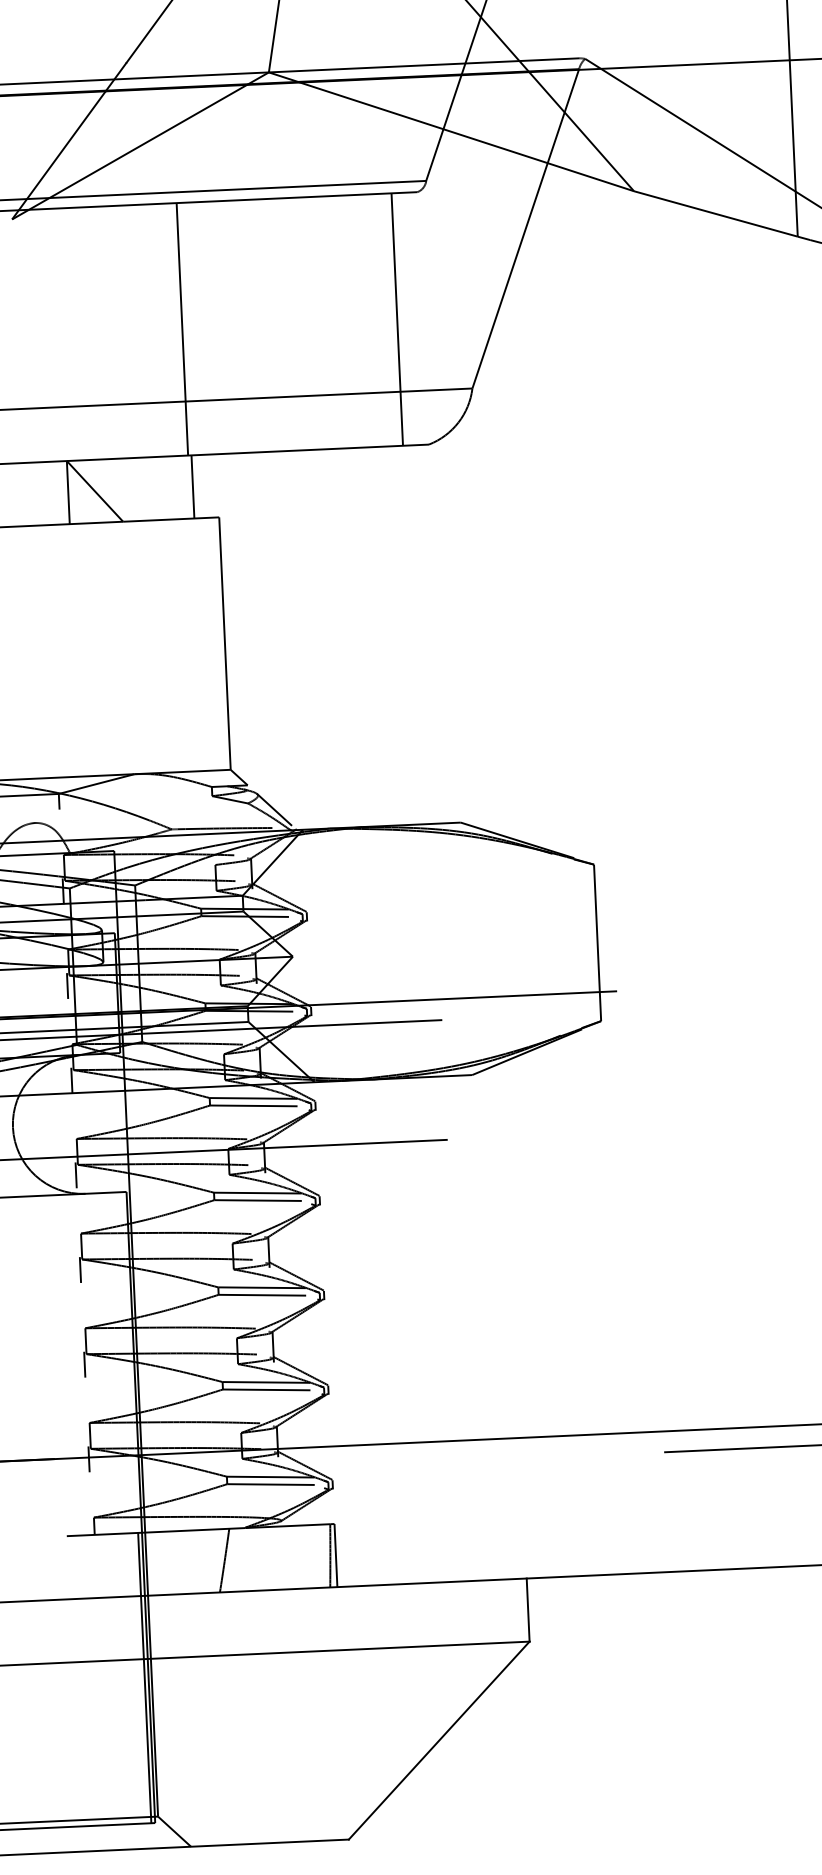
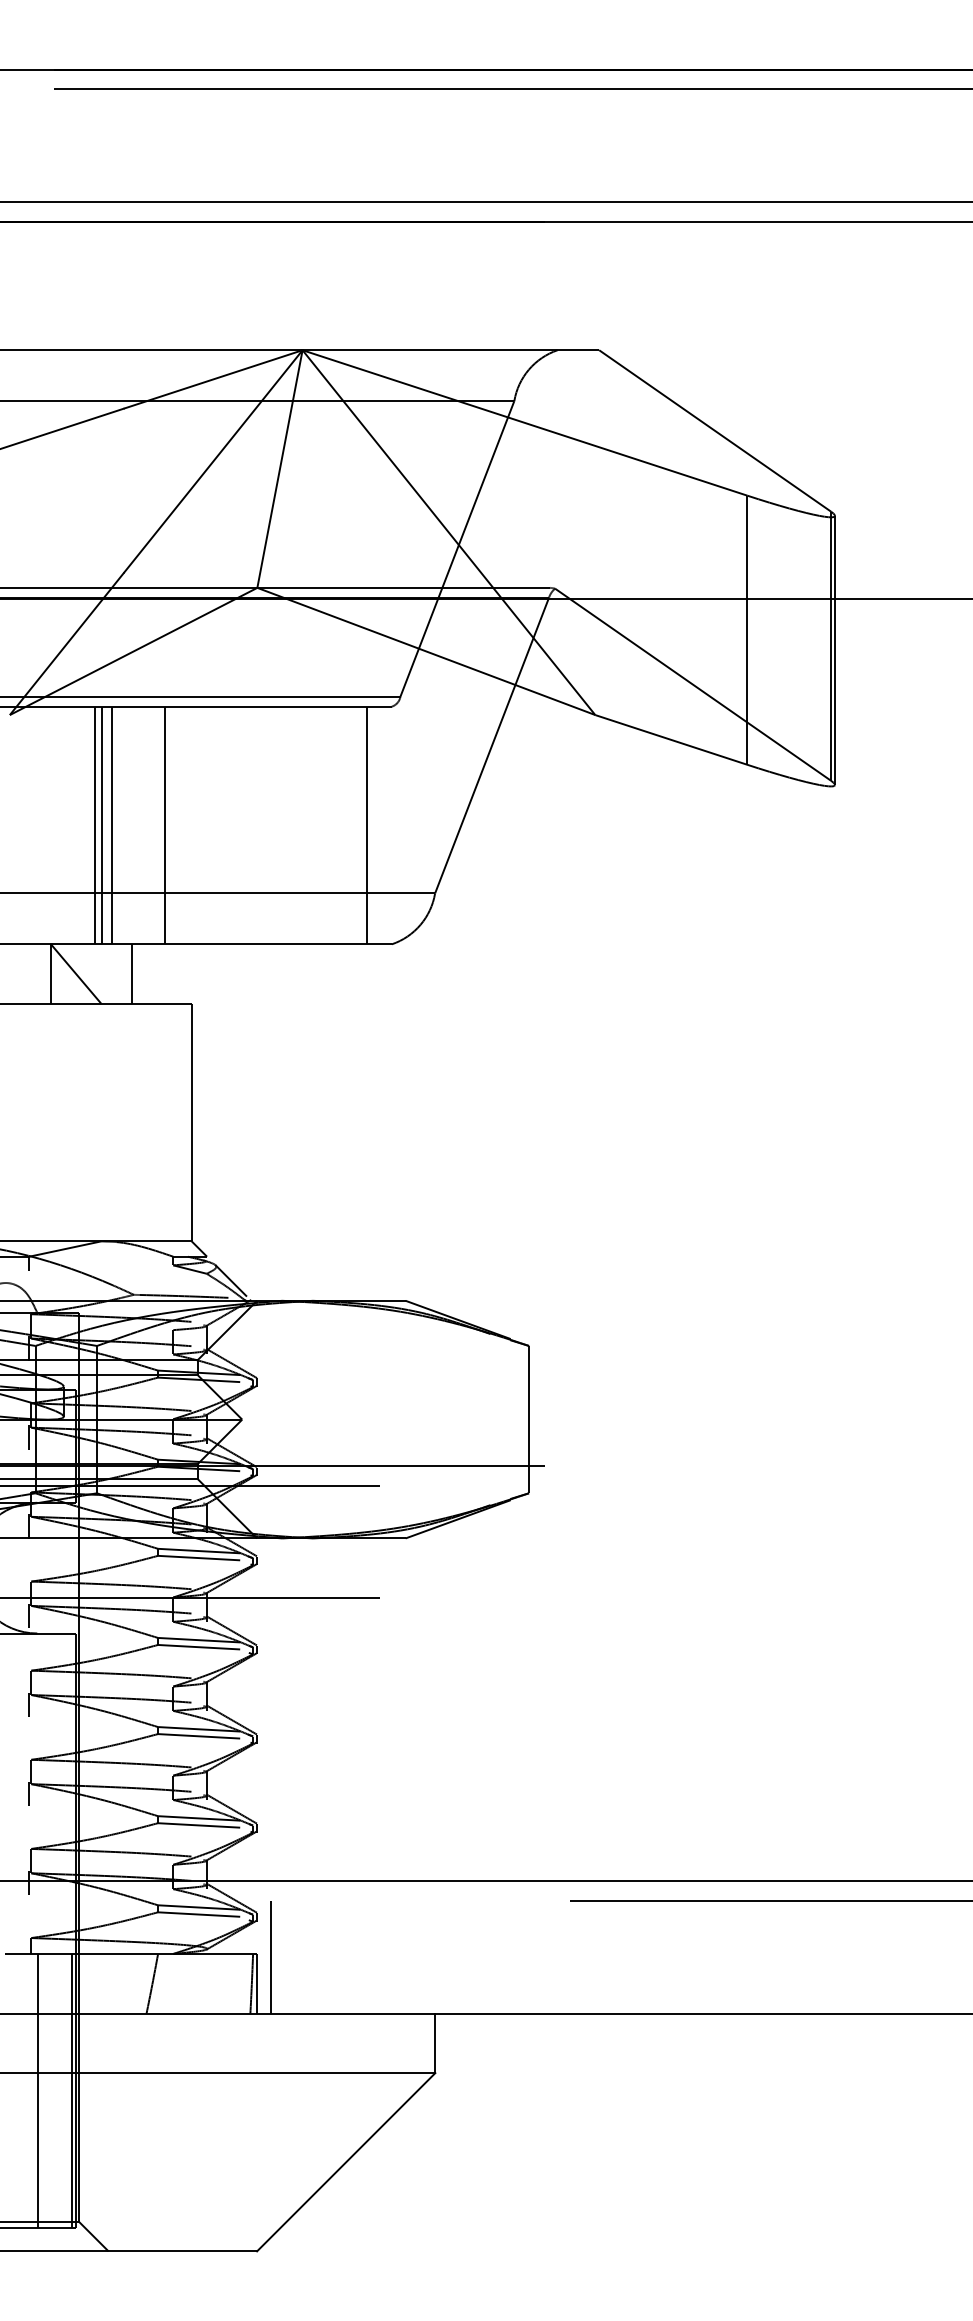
line: (126, 331) -> (112, 825), added
line: (108, 332) -> (95, 825), added
line: (114, 332) -> (101, 825), added
line: (193, 486) -> (132, 973), moved
line: (349, 1526) -> (271, 1957), added
line: (108, 1679) -> (38, 2090), added

